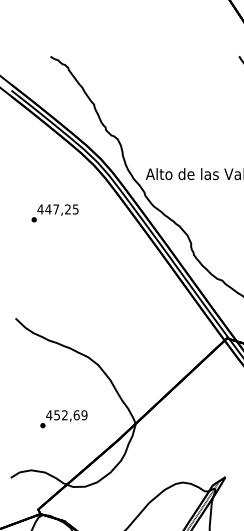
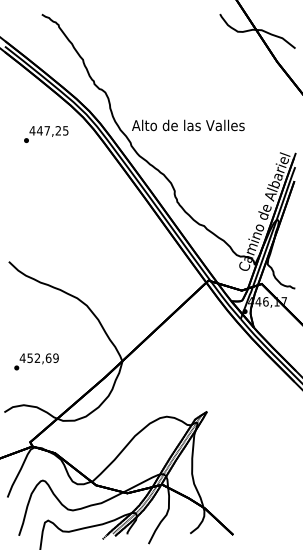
text: (55, 213) -> (46, 134), moved
text: (63, 418) -> (36, 361), moved

